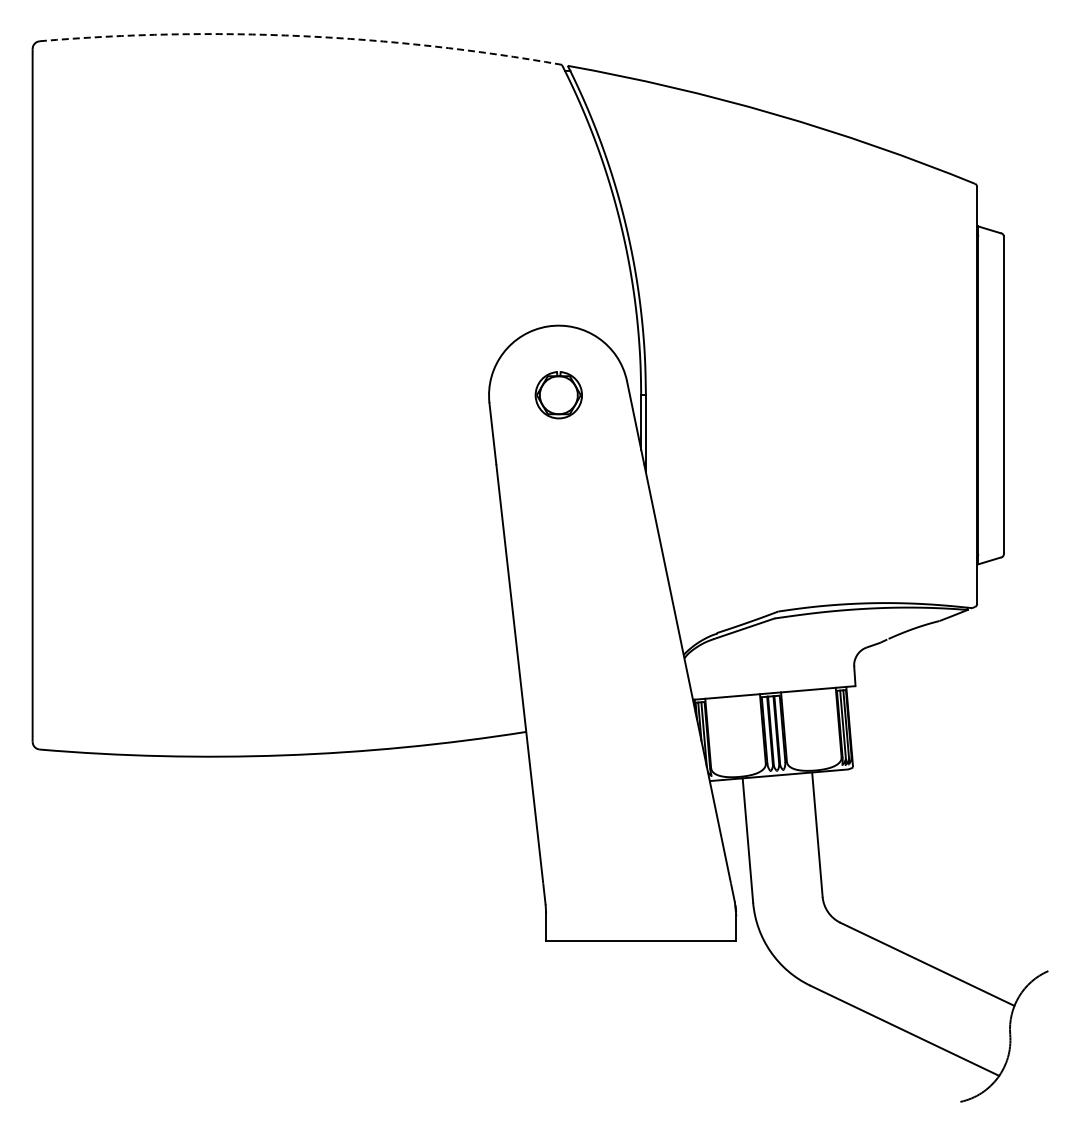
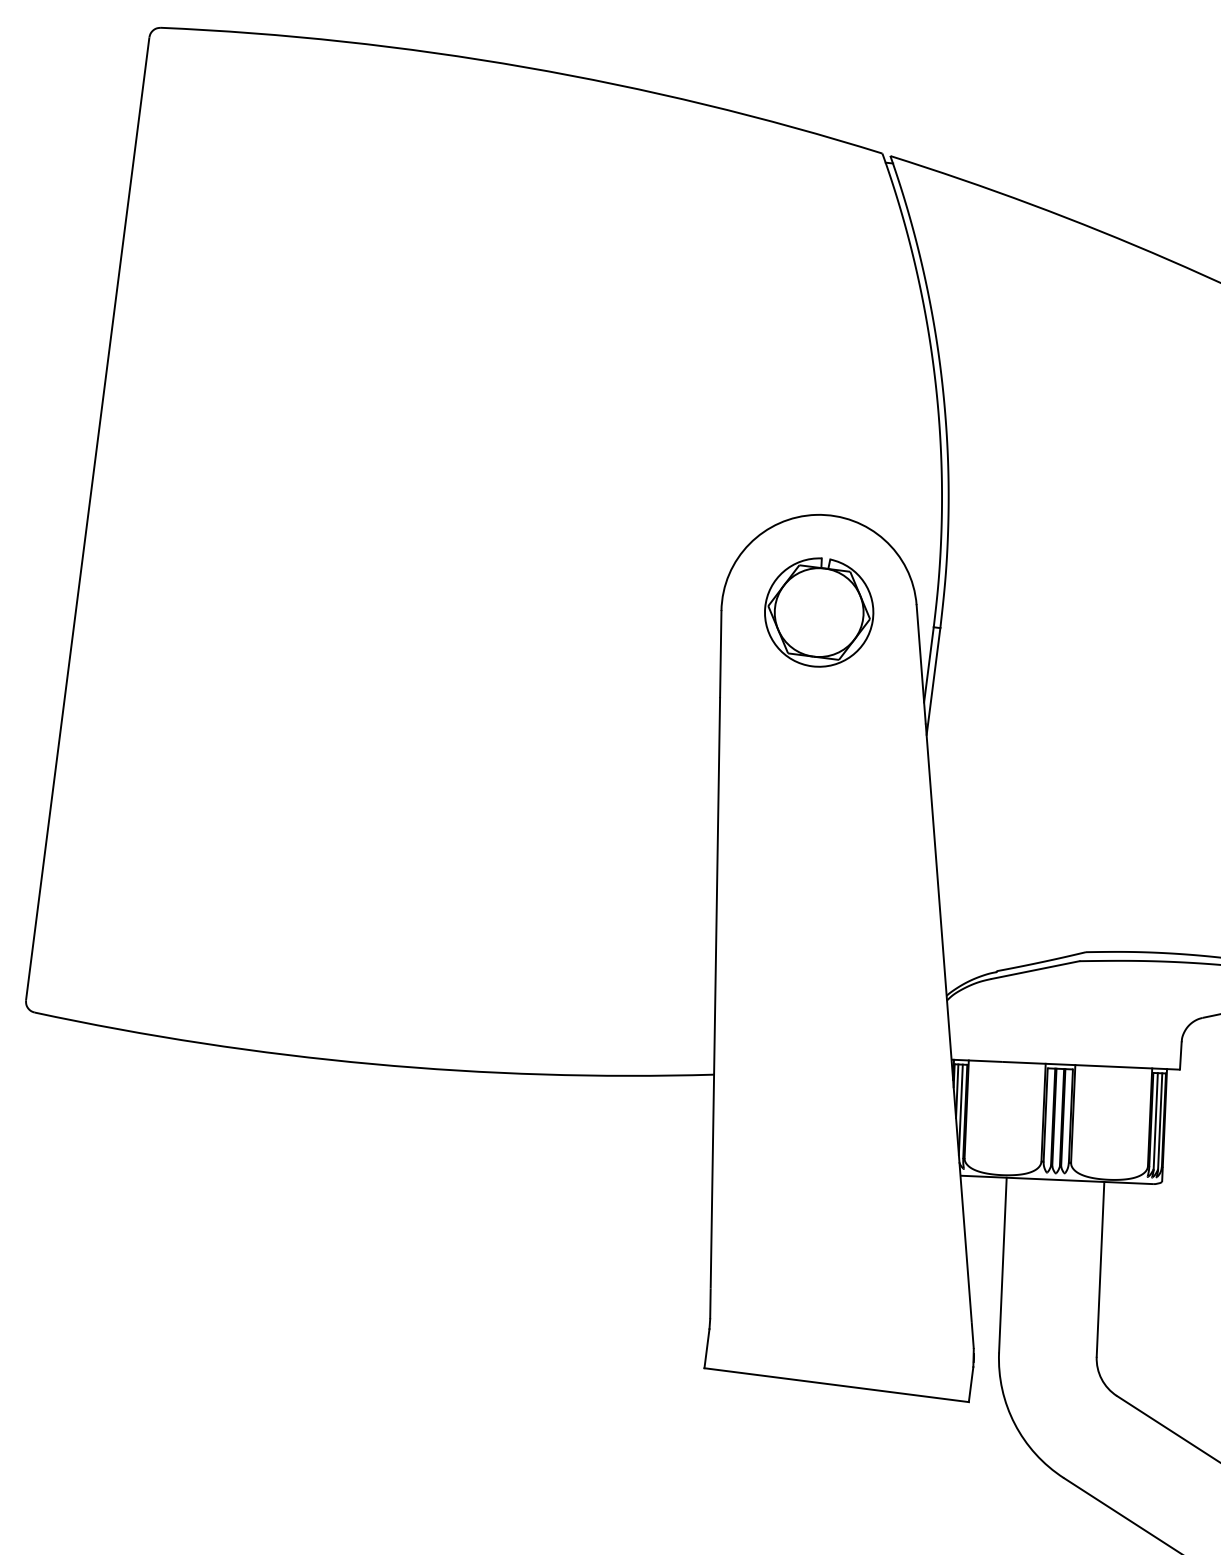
arc: (301, 36) -> (525, 67), dashed -> solid
part: (558, 394) -> (818, 611), size x1.67

